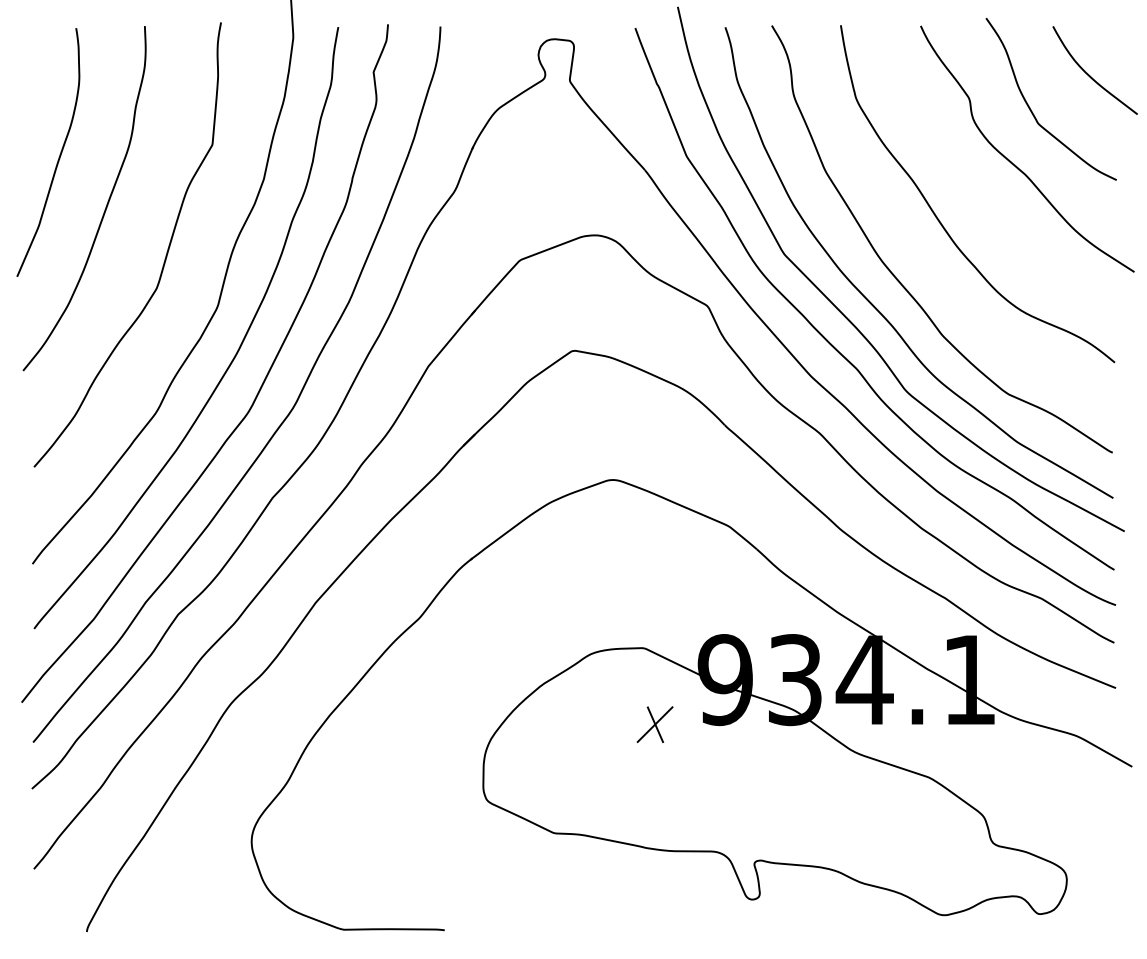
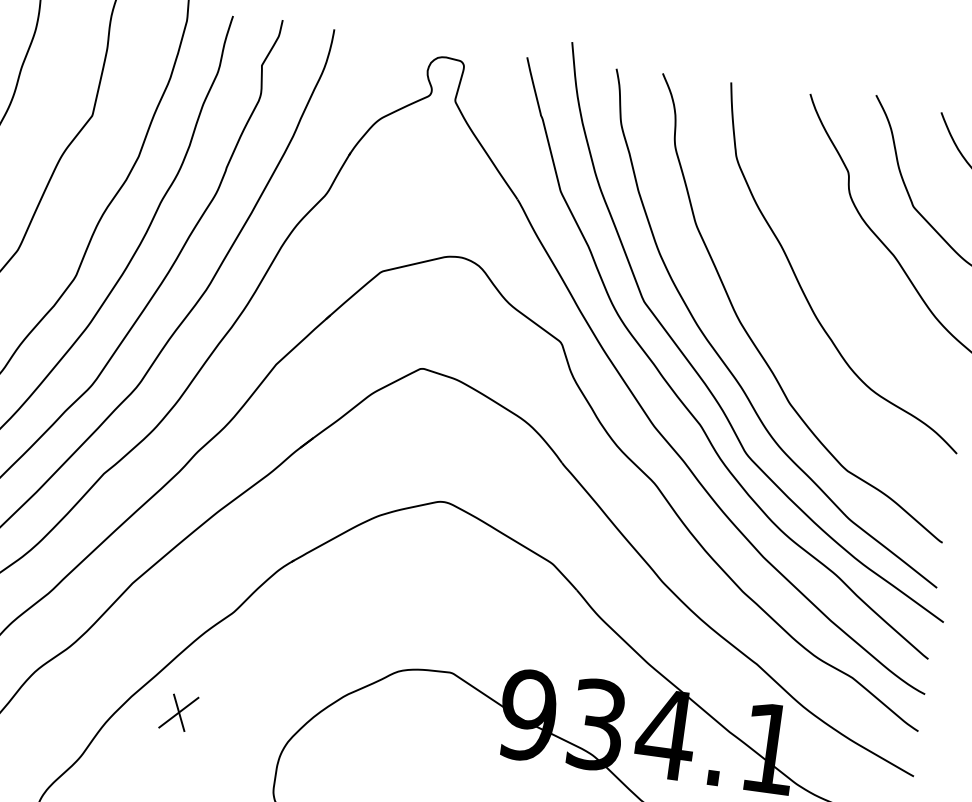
part: (654, 724) -> (178, 712), moved

